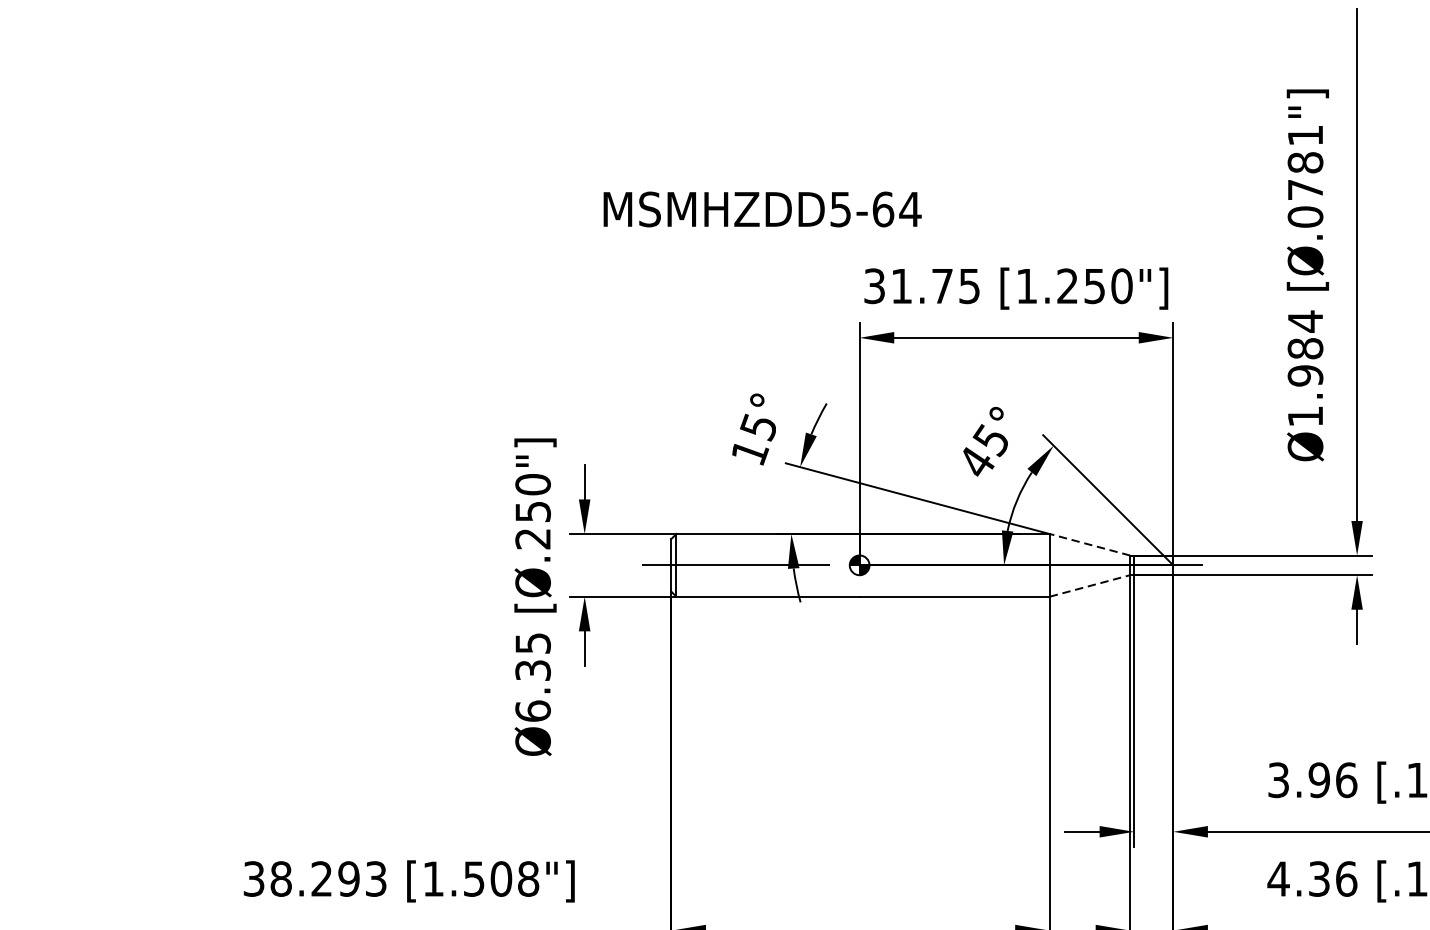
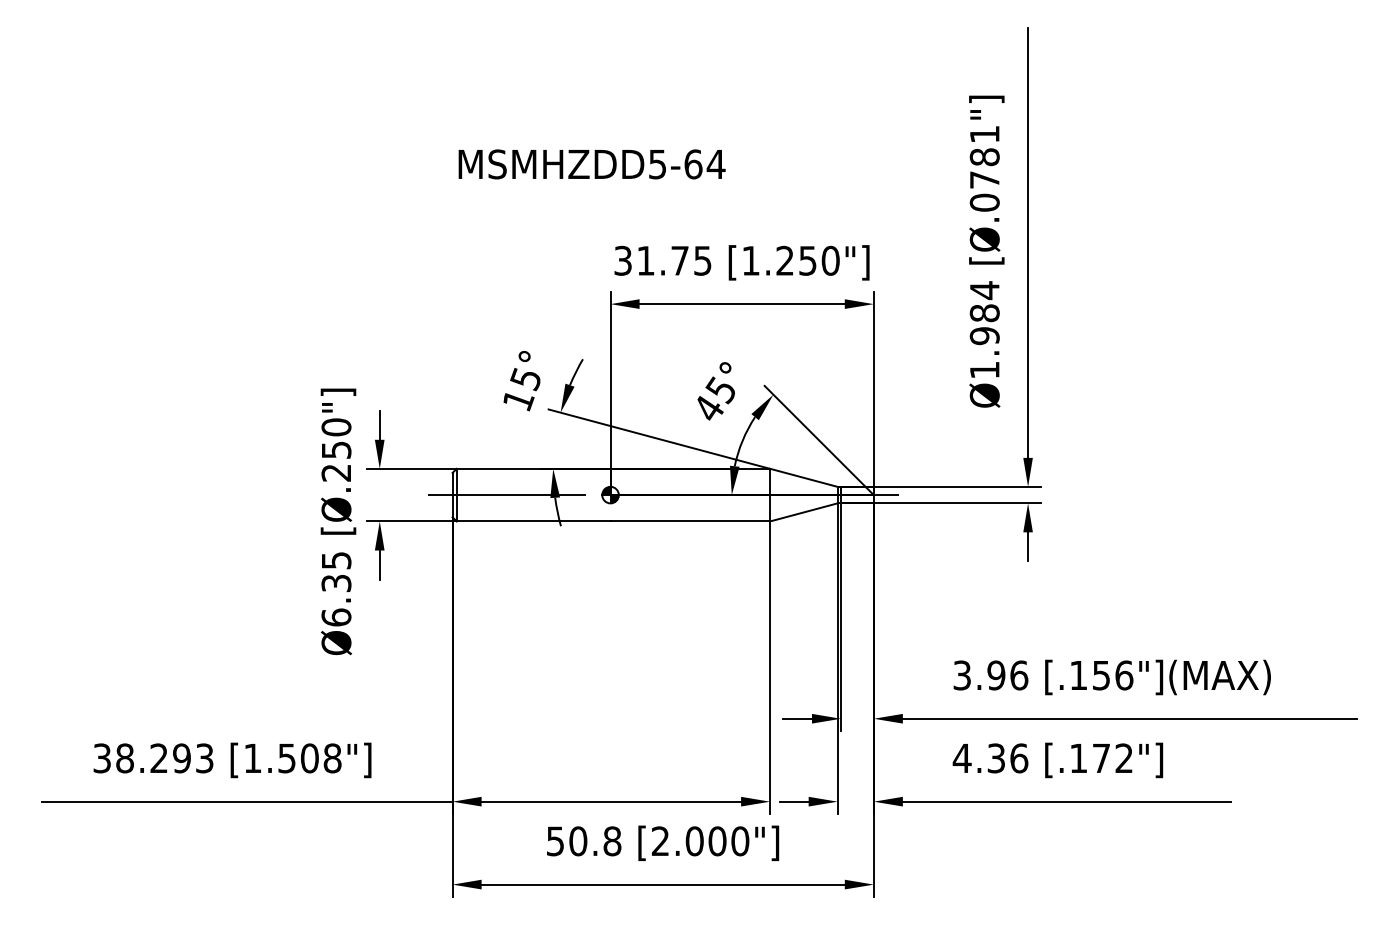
text: (761, 209) -> (591, 164), moved
line: (1089, 544) -> (803, 477), dashed -> solid
line: (1089, 586) -> (803, 512), dashed -> solid

